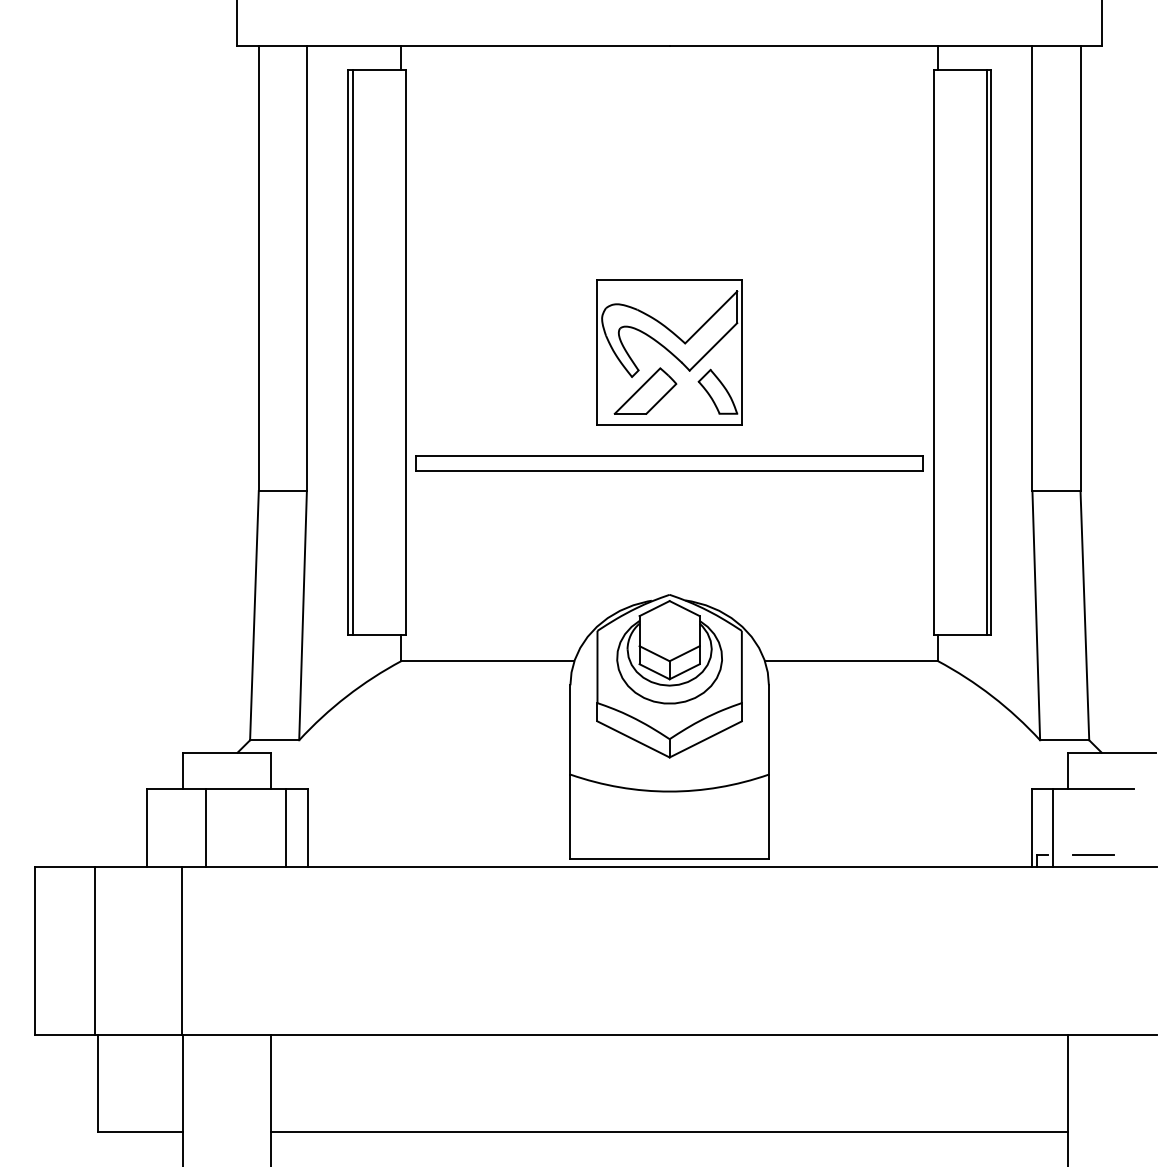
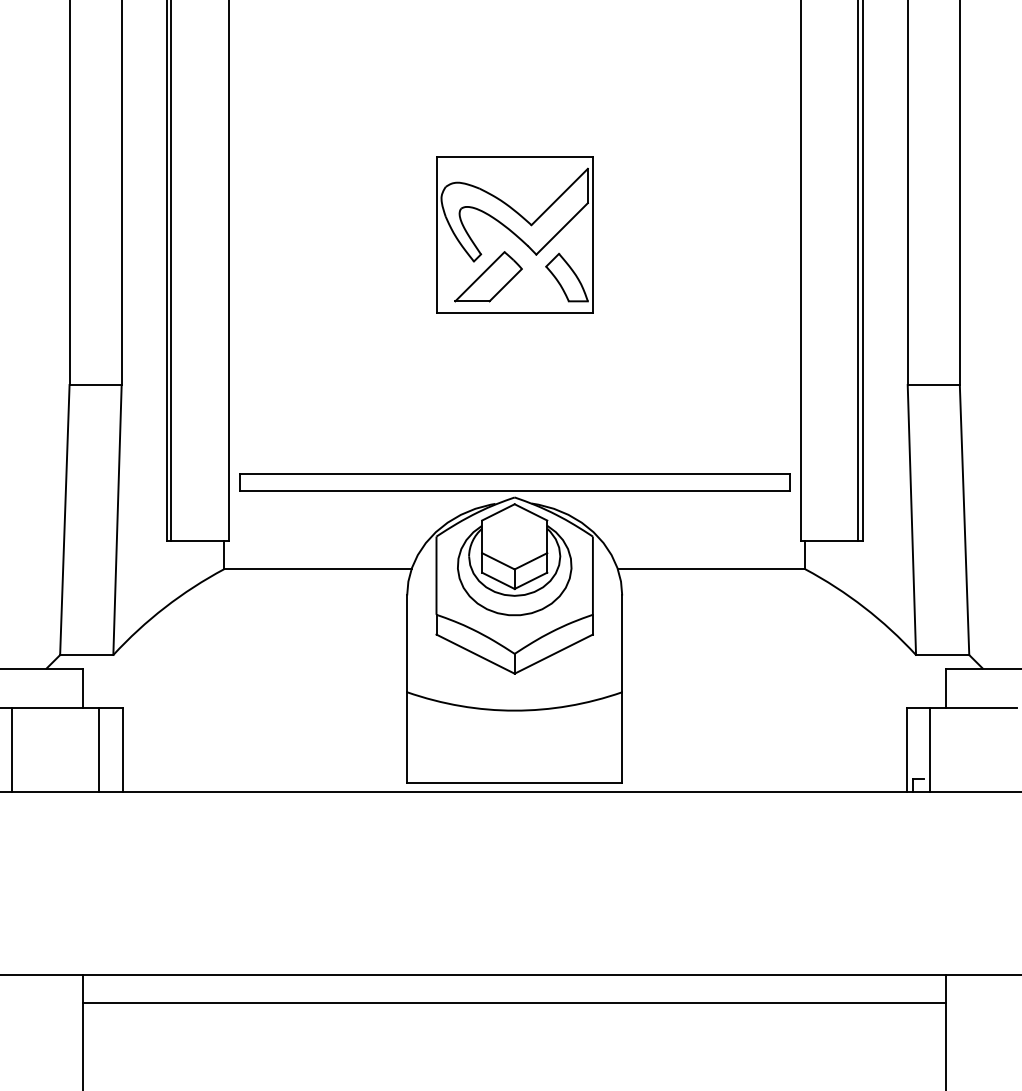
part: (669, 463) -> (514, 481), moved
line: (1093, 854) -> (973, 778), removed
line: (669, 1131) -> (514, 1003), moved

